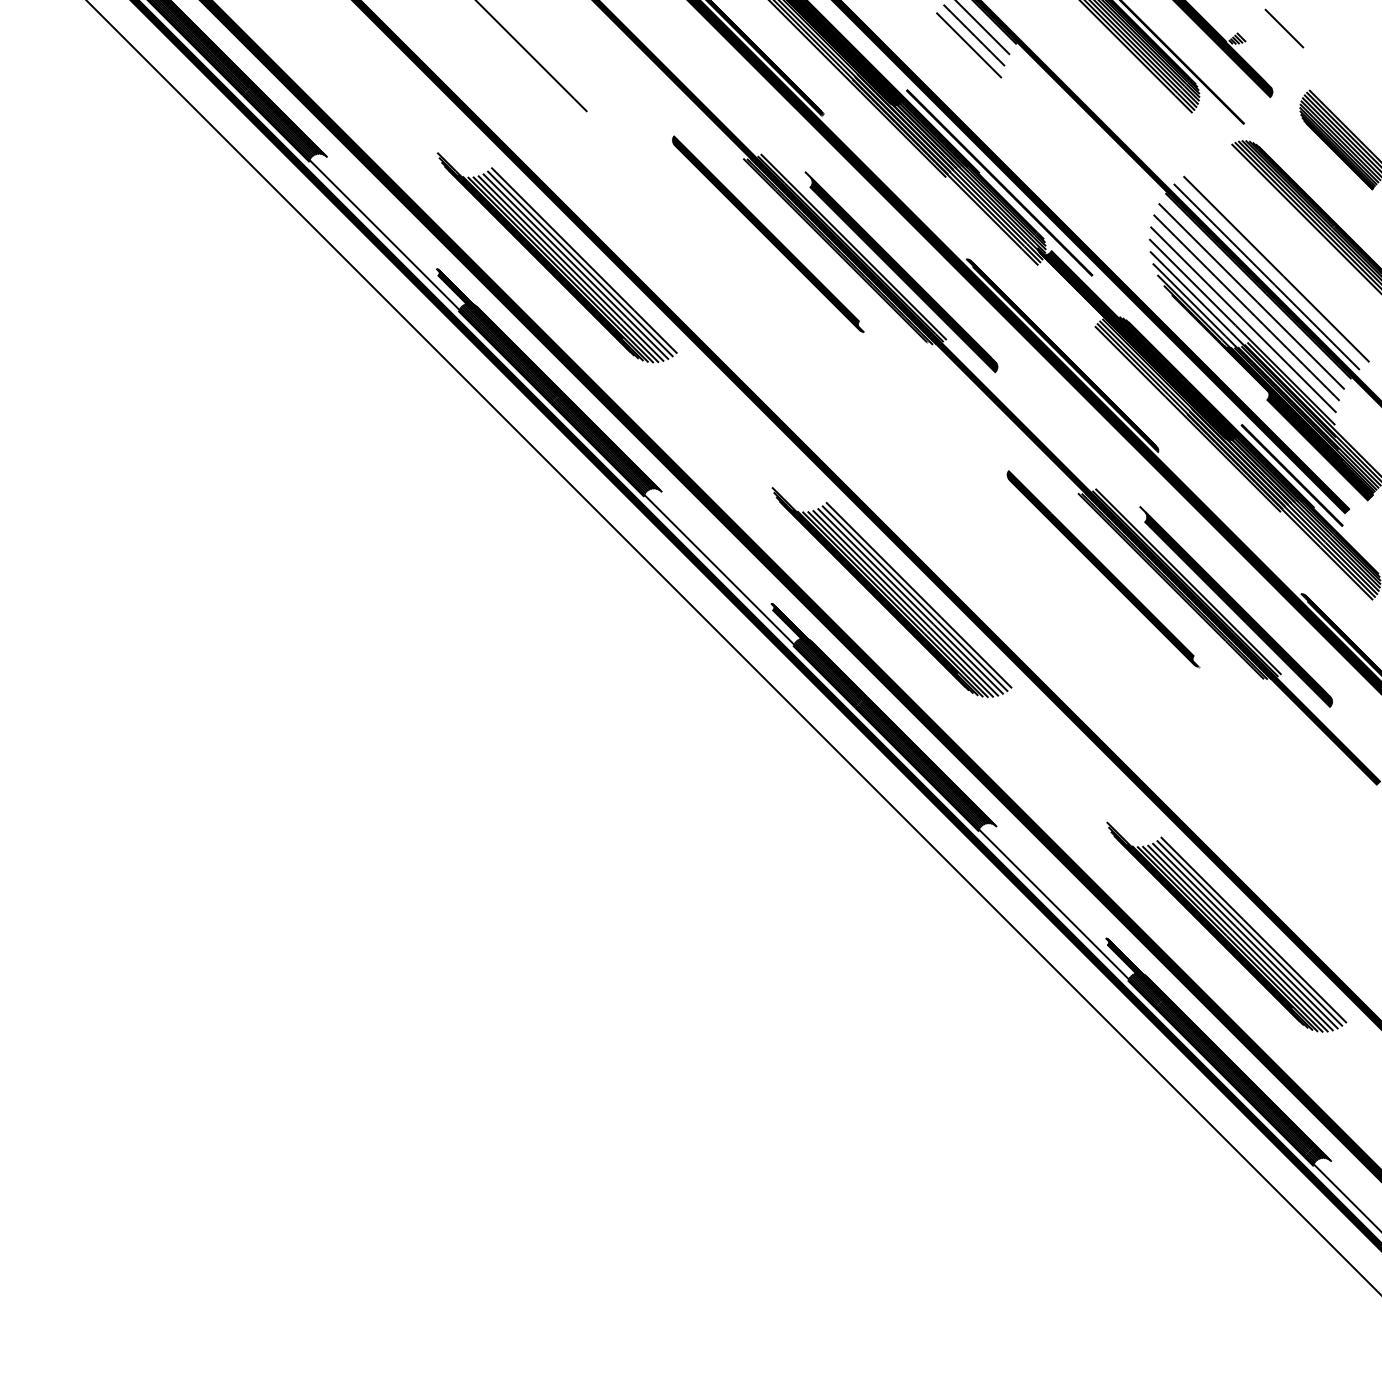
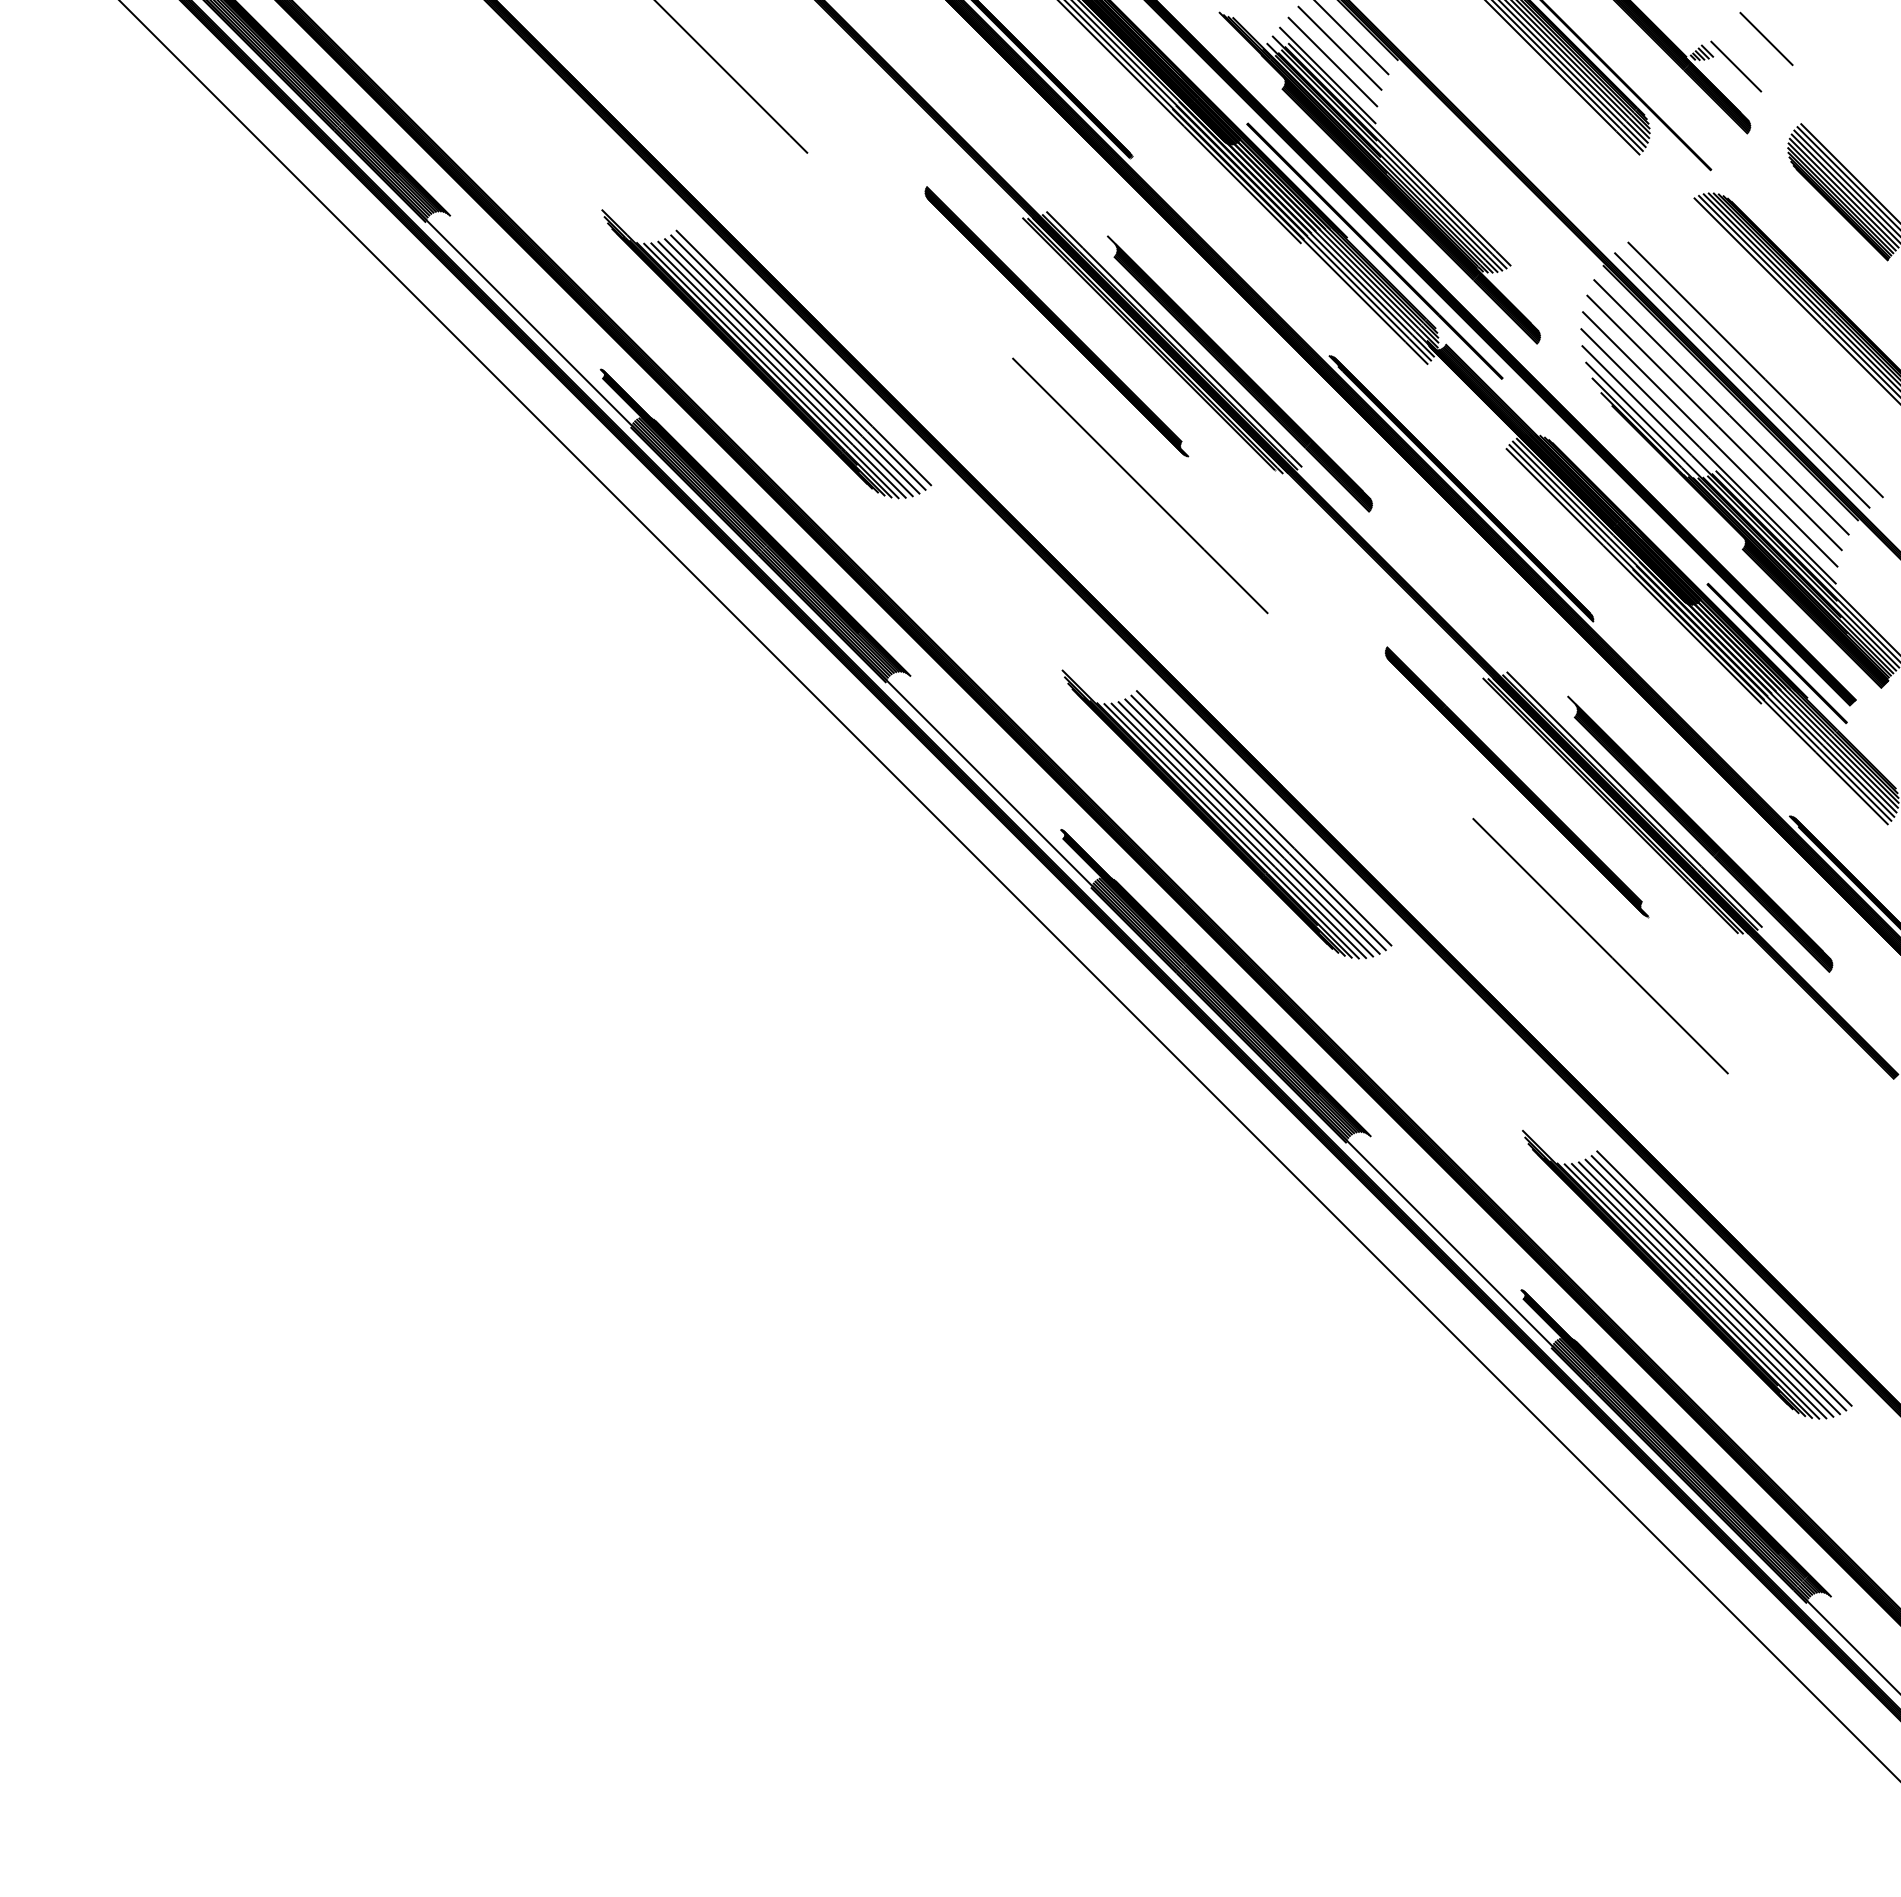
line: (1261, 48) -> (1735, 66), added
part: (1002, 129) -> (1379, 177), added
line: (829, 353) -> (1140, 485), added
line: (1163, 687) -> (1600, 945), added

